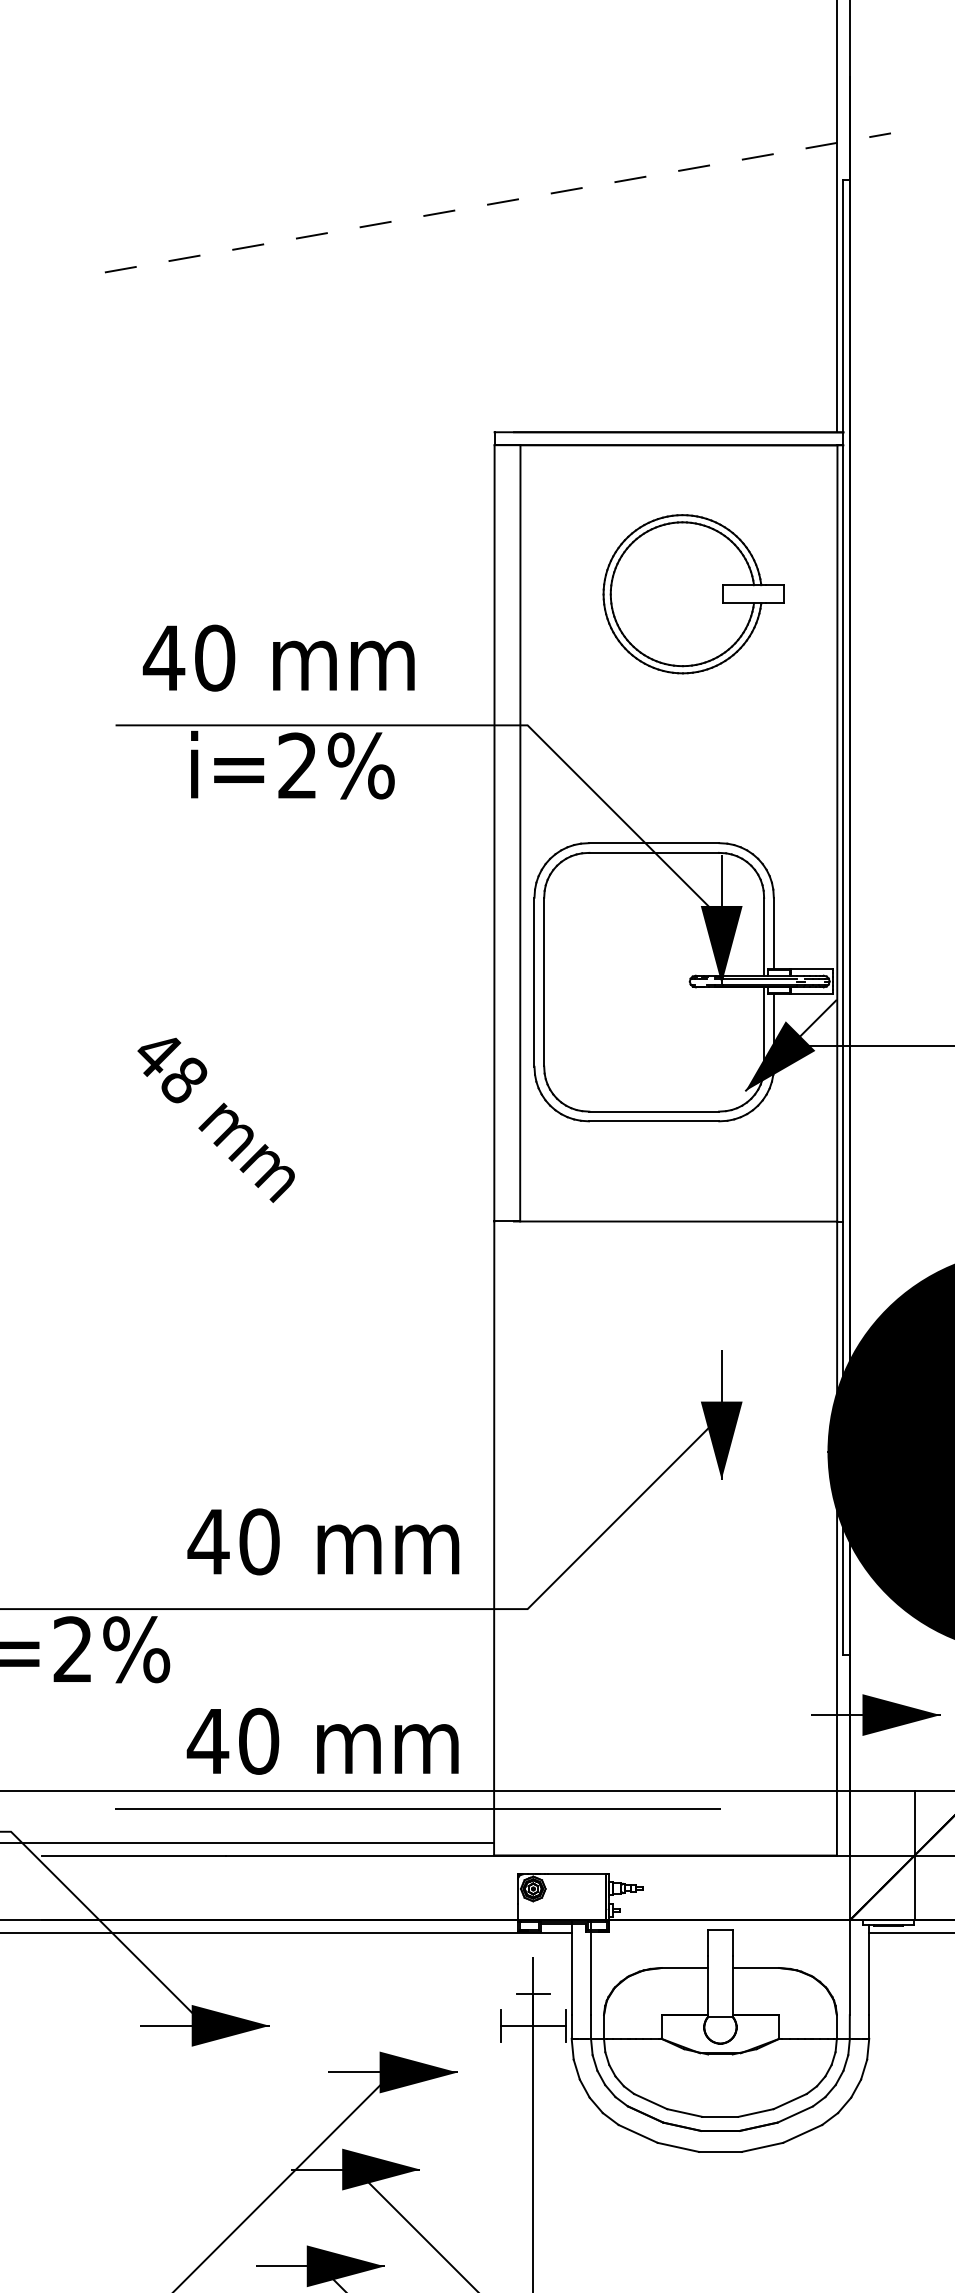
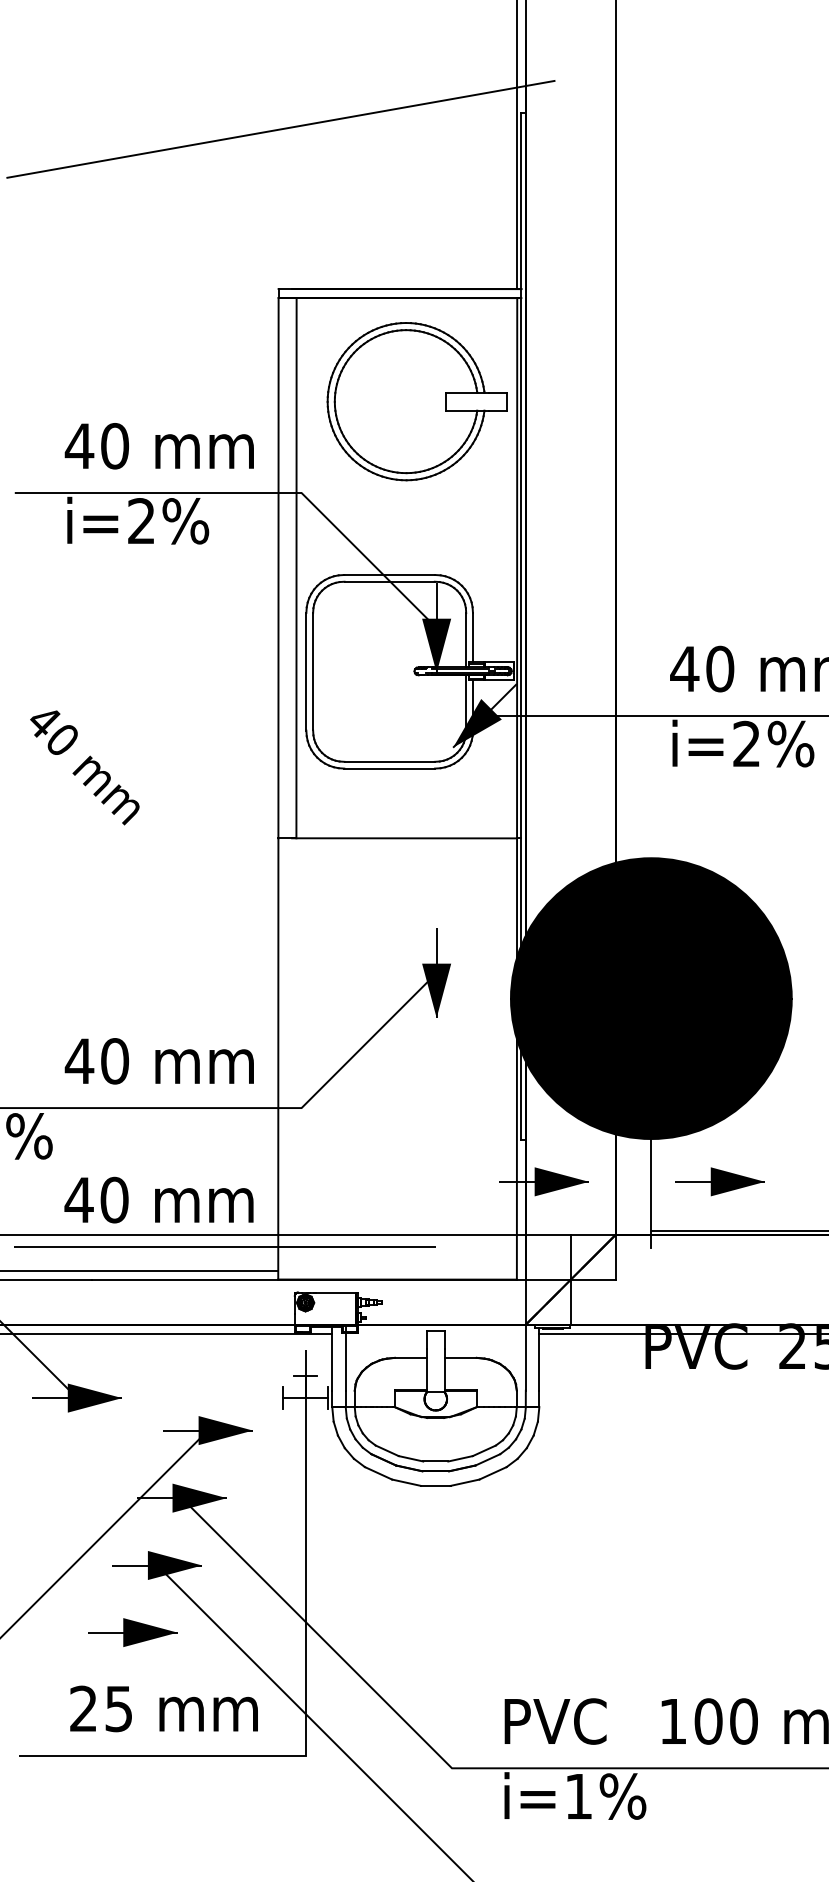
line: (497, 203) -> (280, 129), dashed -> solid
part: (692, 593) -> (416, 401), size x1.43
text: (277, 658) -> (158, 446), moved
text: (184, 1079) -> (62, 739), 48 -> 40

